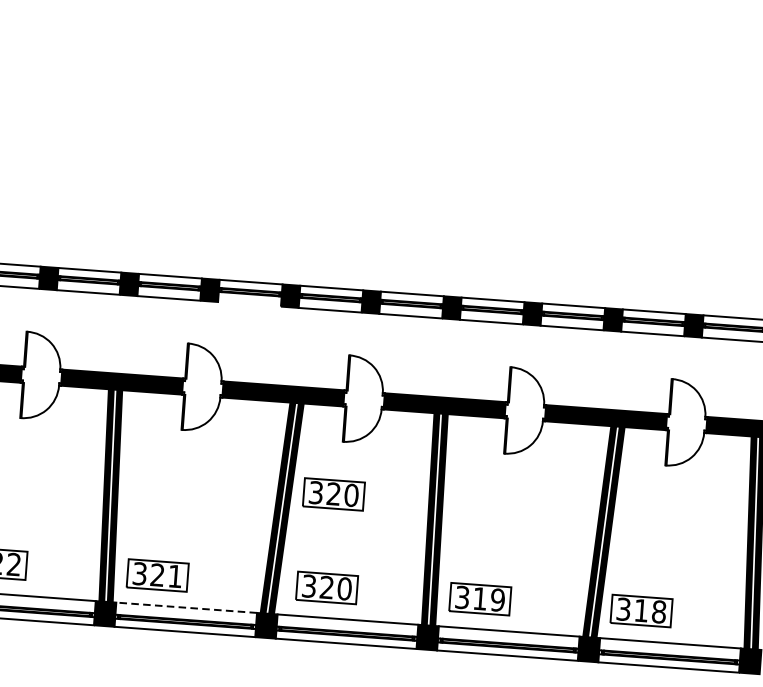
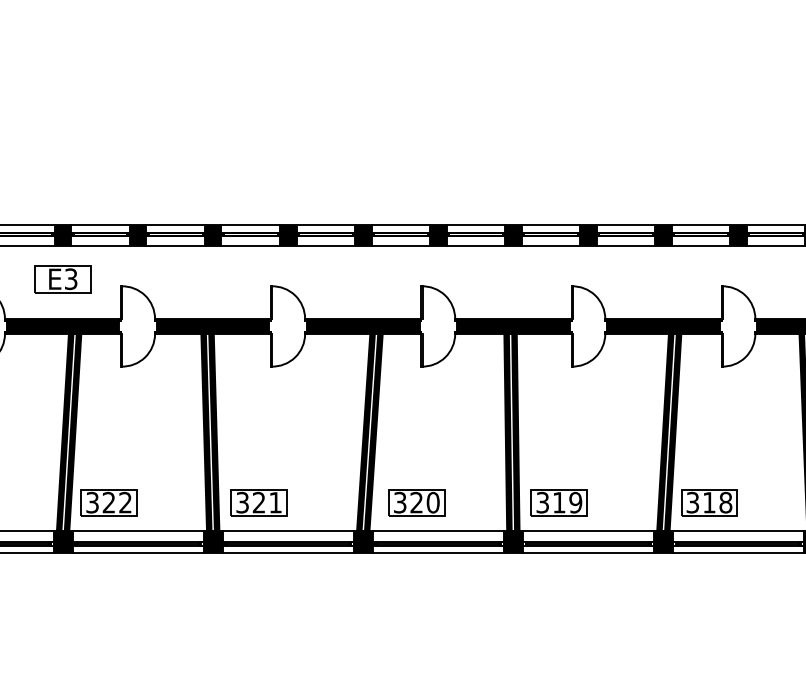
line: (249, 303) -> (325, 245), added
part: (333, 493) -> (416, 415), removed
line: (185, 607) -> (287, 530), dashed -> solid

